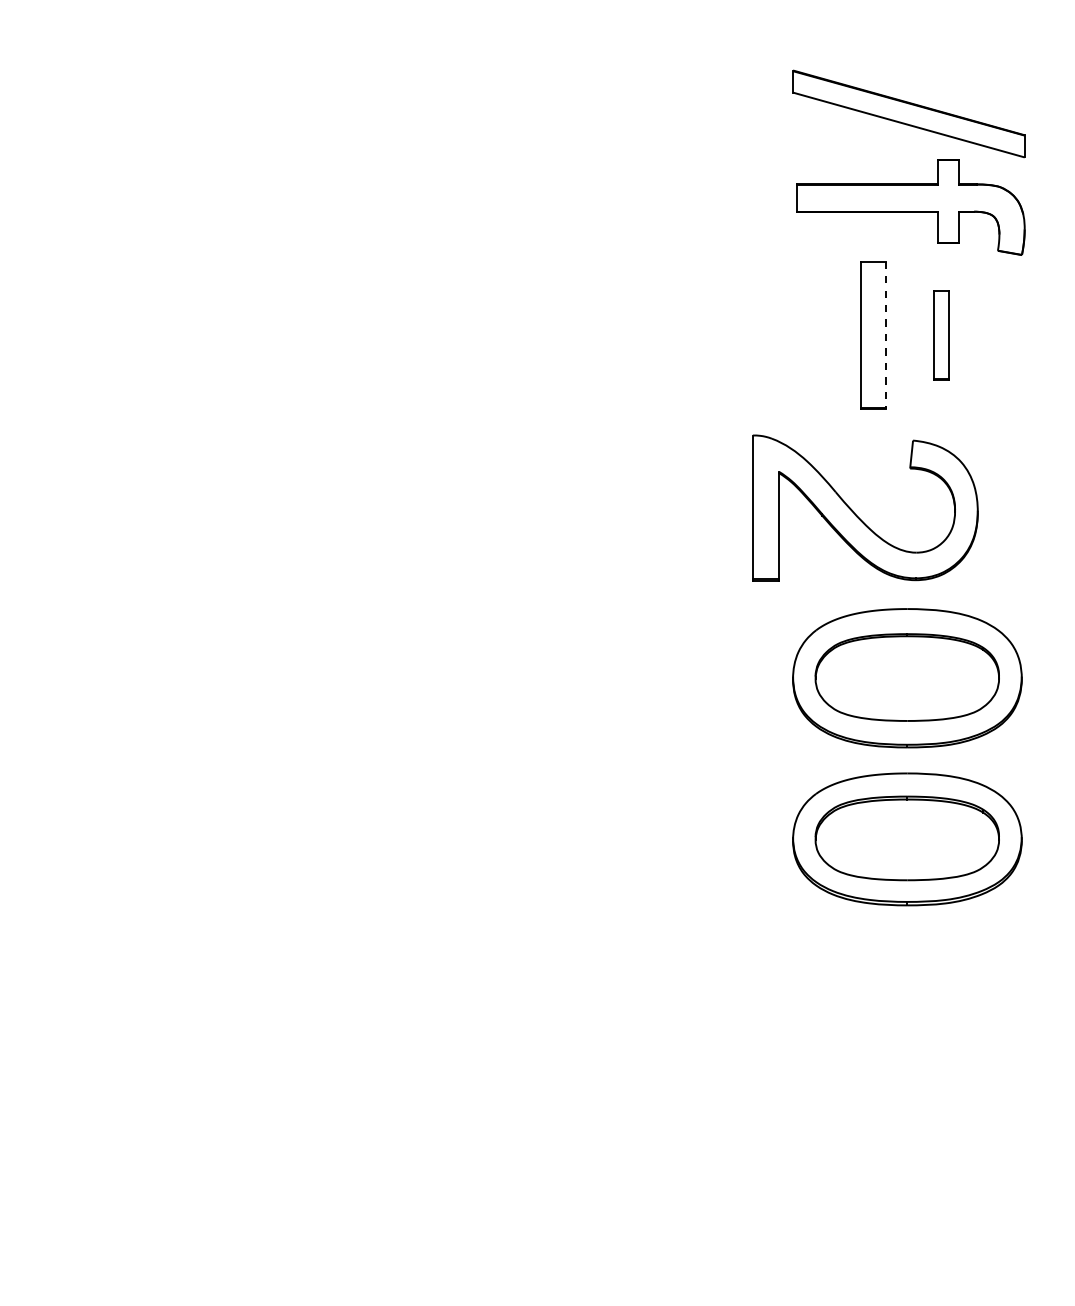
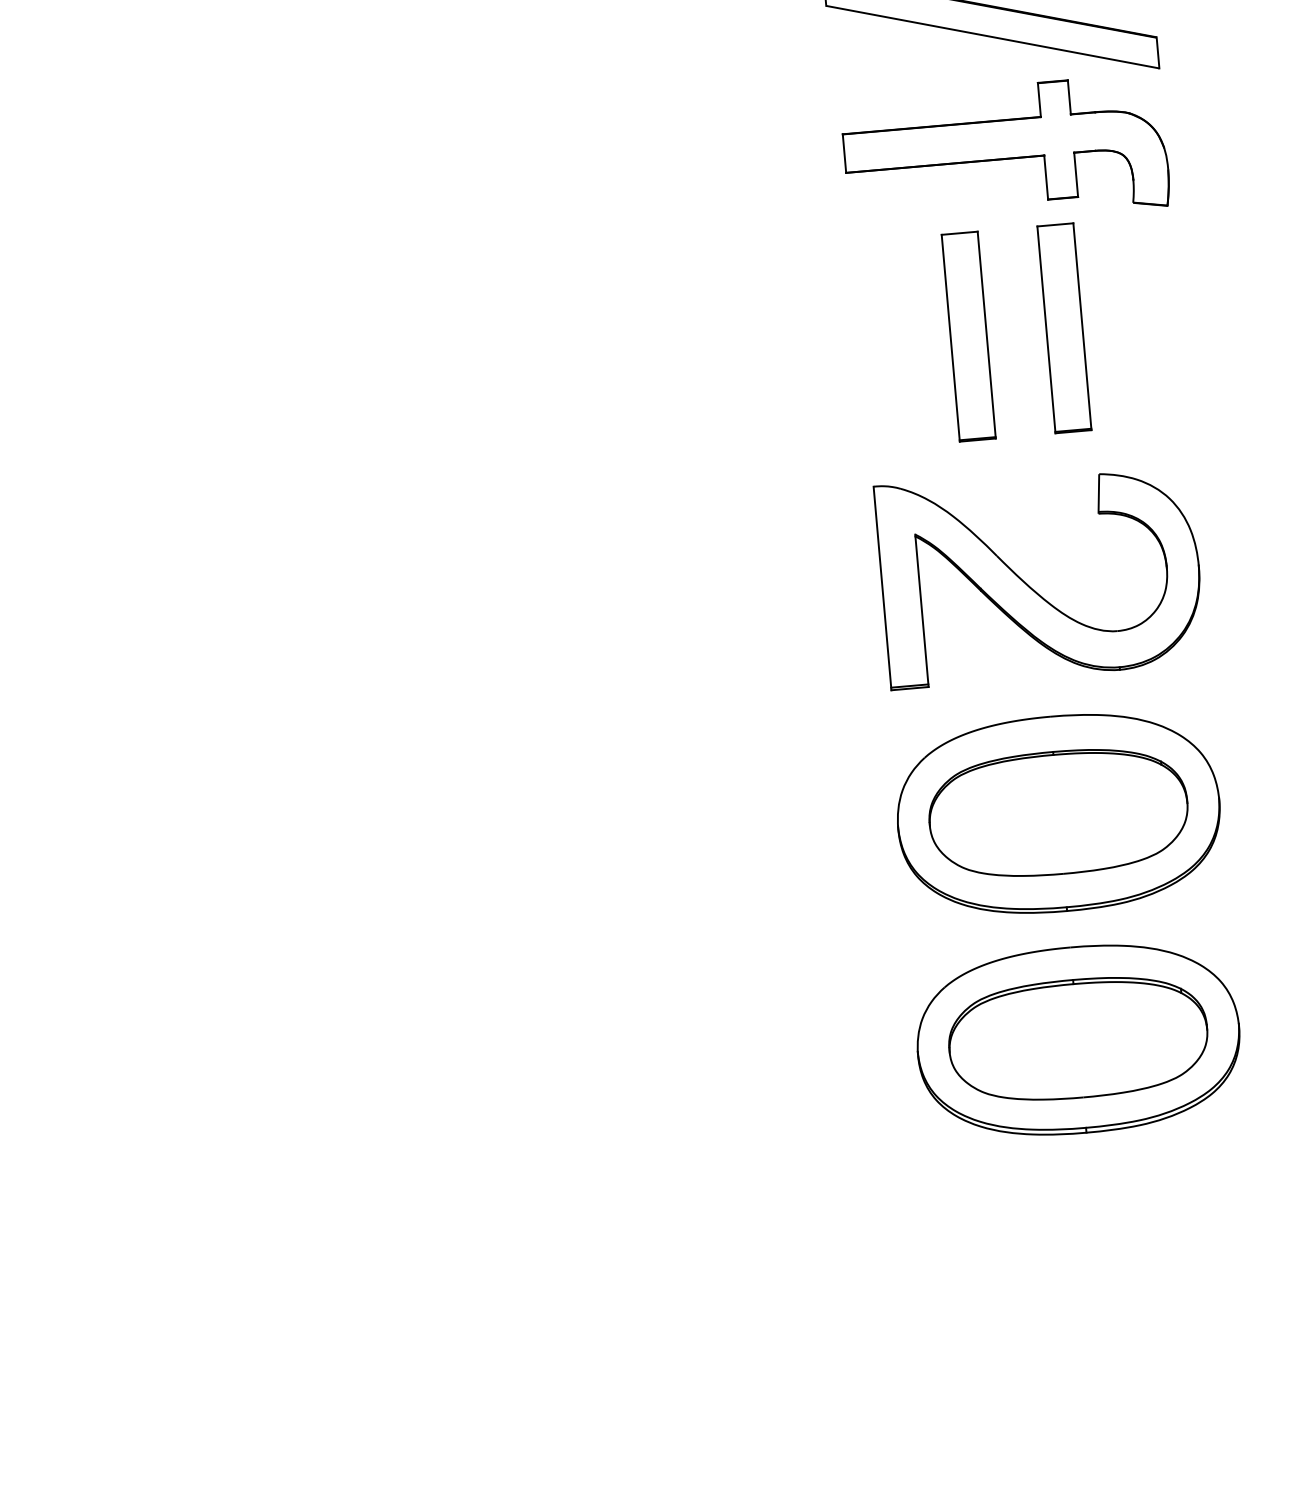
line: (886, 335) -> (987, 335), dashed -> solid
part: (941, 335) -> (1064, 328), size x1.67
part: (857, 515) -> (1030, 586), moved

